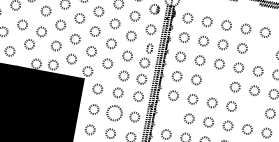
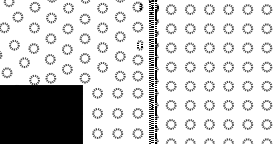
circle: (261, 51) -> (247, 28), added
circle: (216, 83) -> (209, 66), added
circle: (250, 110) -> (247, 86), added
circle: (114, 113) -> (117, 113), size x0.62
circle: (170, 115) -> (171, 105), added

